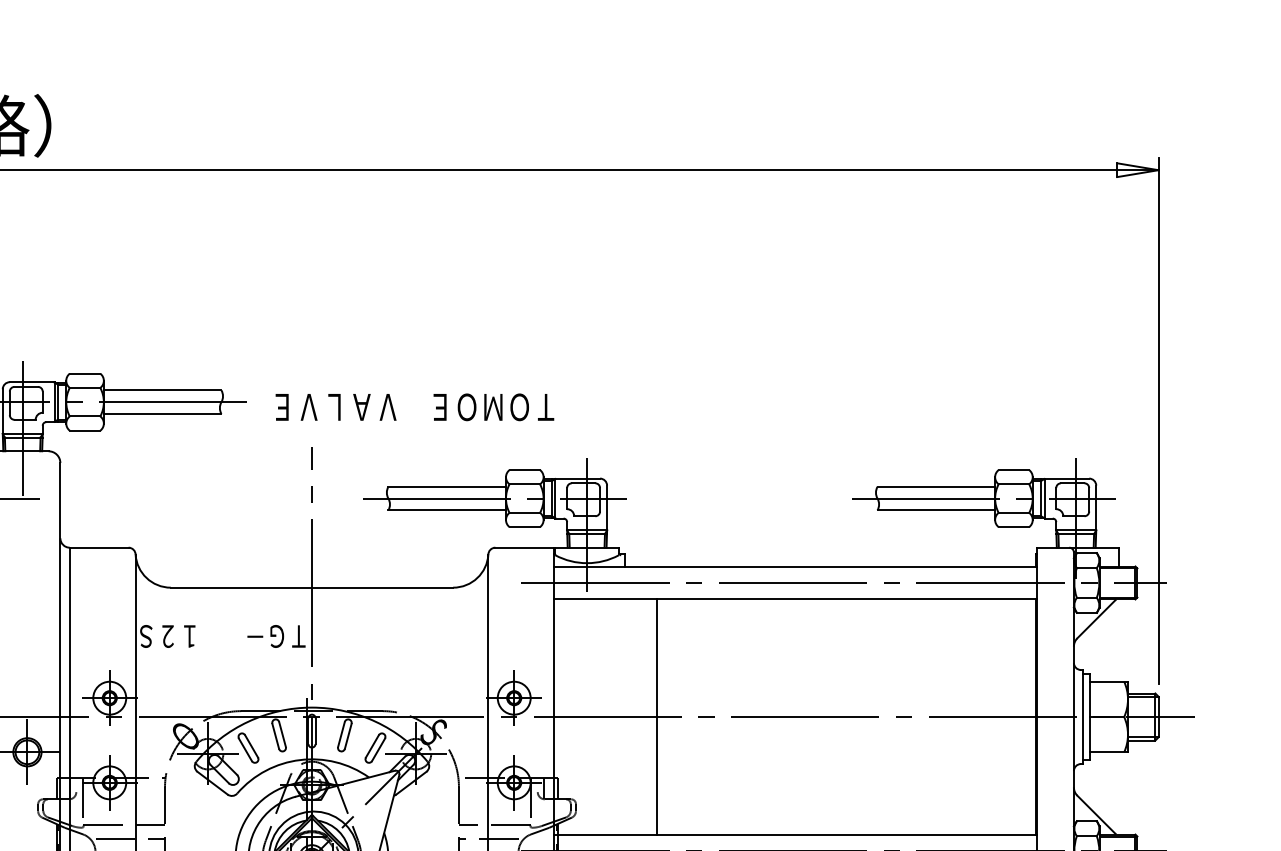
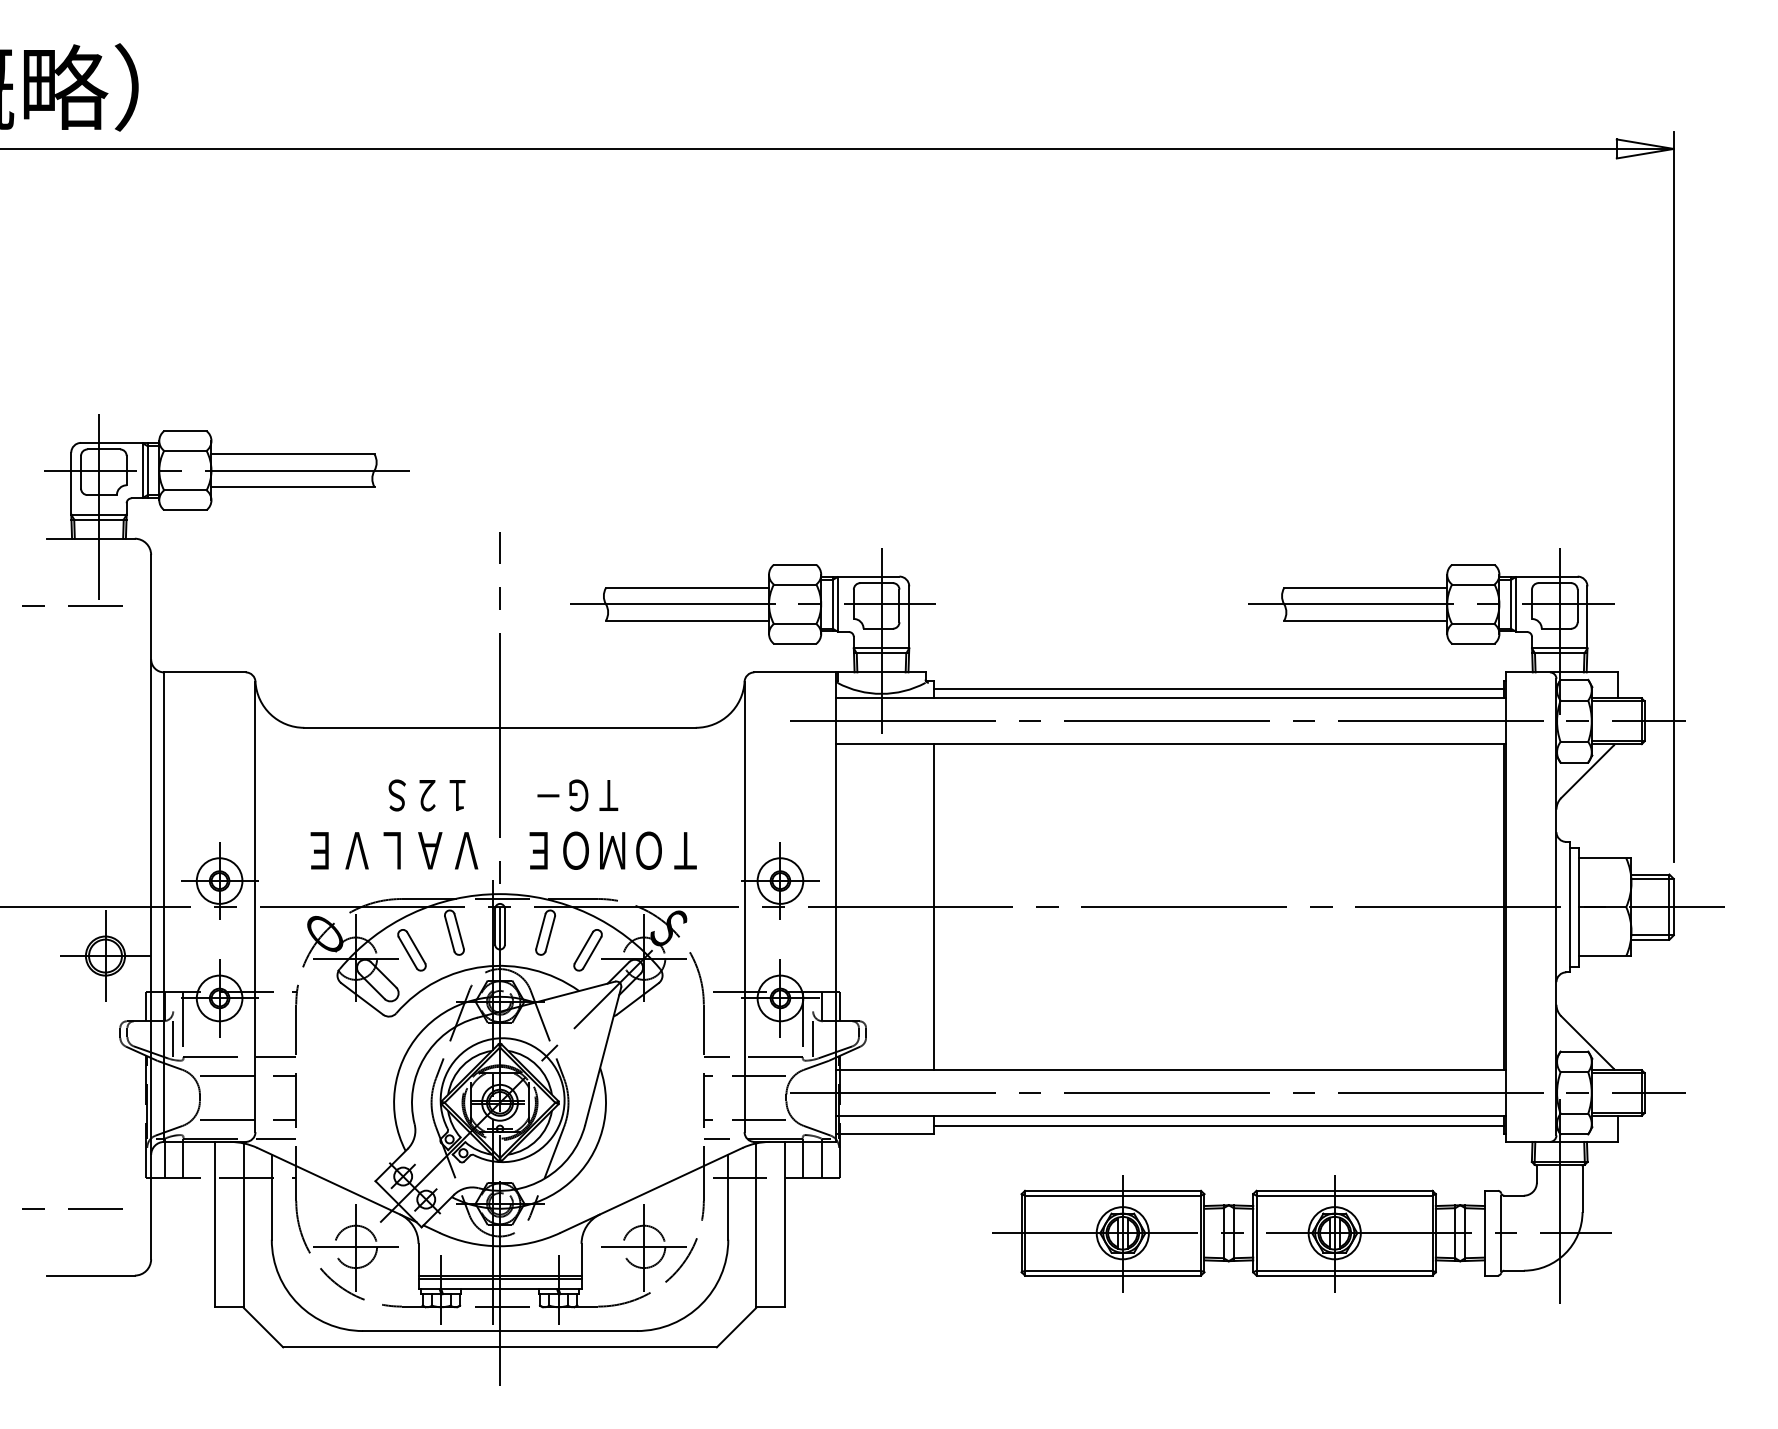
text: (414, 407) -> (503, 850), moved
line: (830, 559) -> (1218, 688), added
text: (222, 636) -> (503, 795), moved
line: (657, 717) -> (933, 907), moved
line: (76, 812) -> (173, 1039), added
line: (538, 812) -> (813, 1039), added

